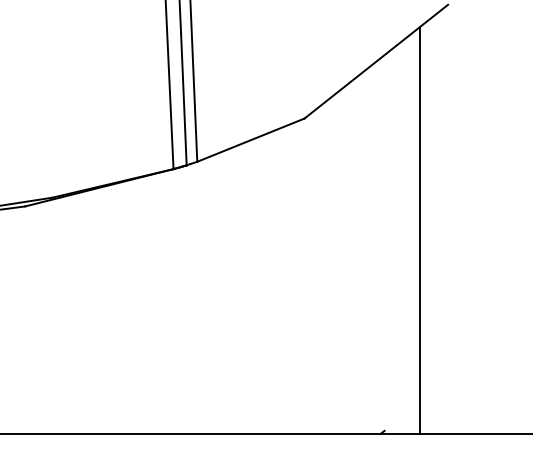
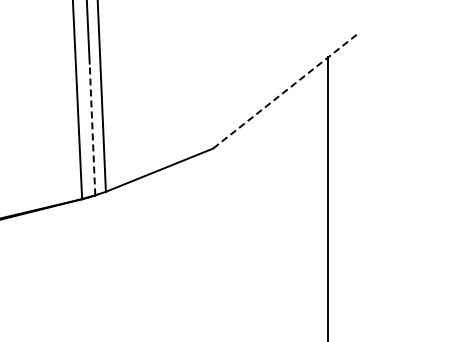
line: (376, 61) -> (285, 91), solid -> dashed
line: (183, 99) -> (92, 129), solid -> dashed

